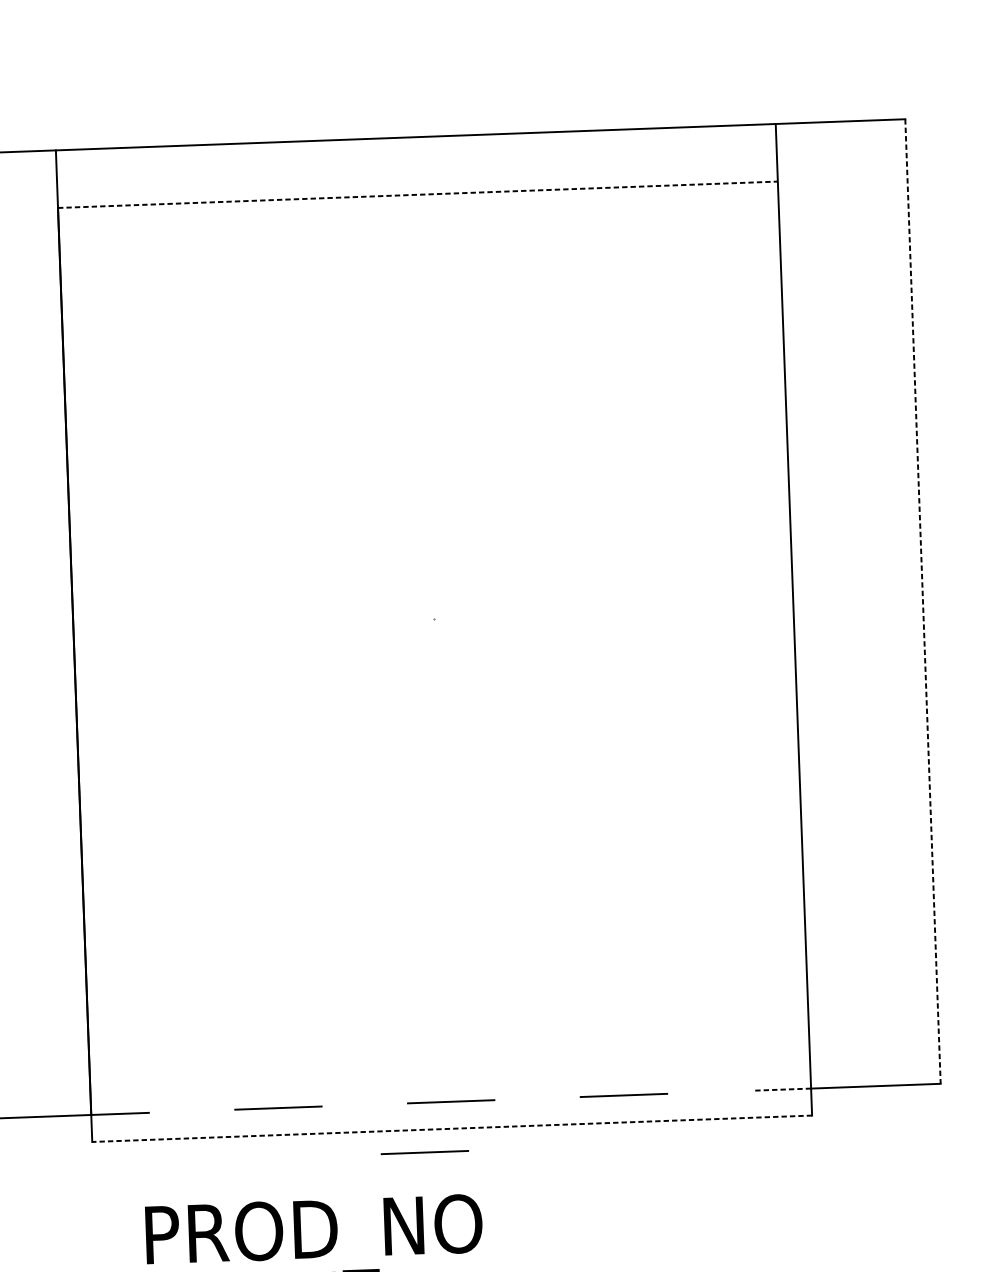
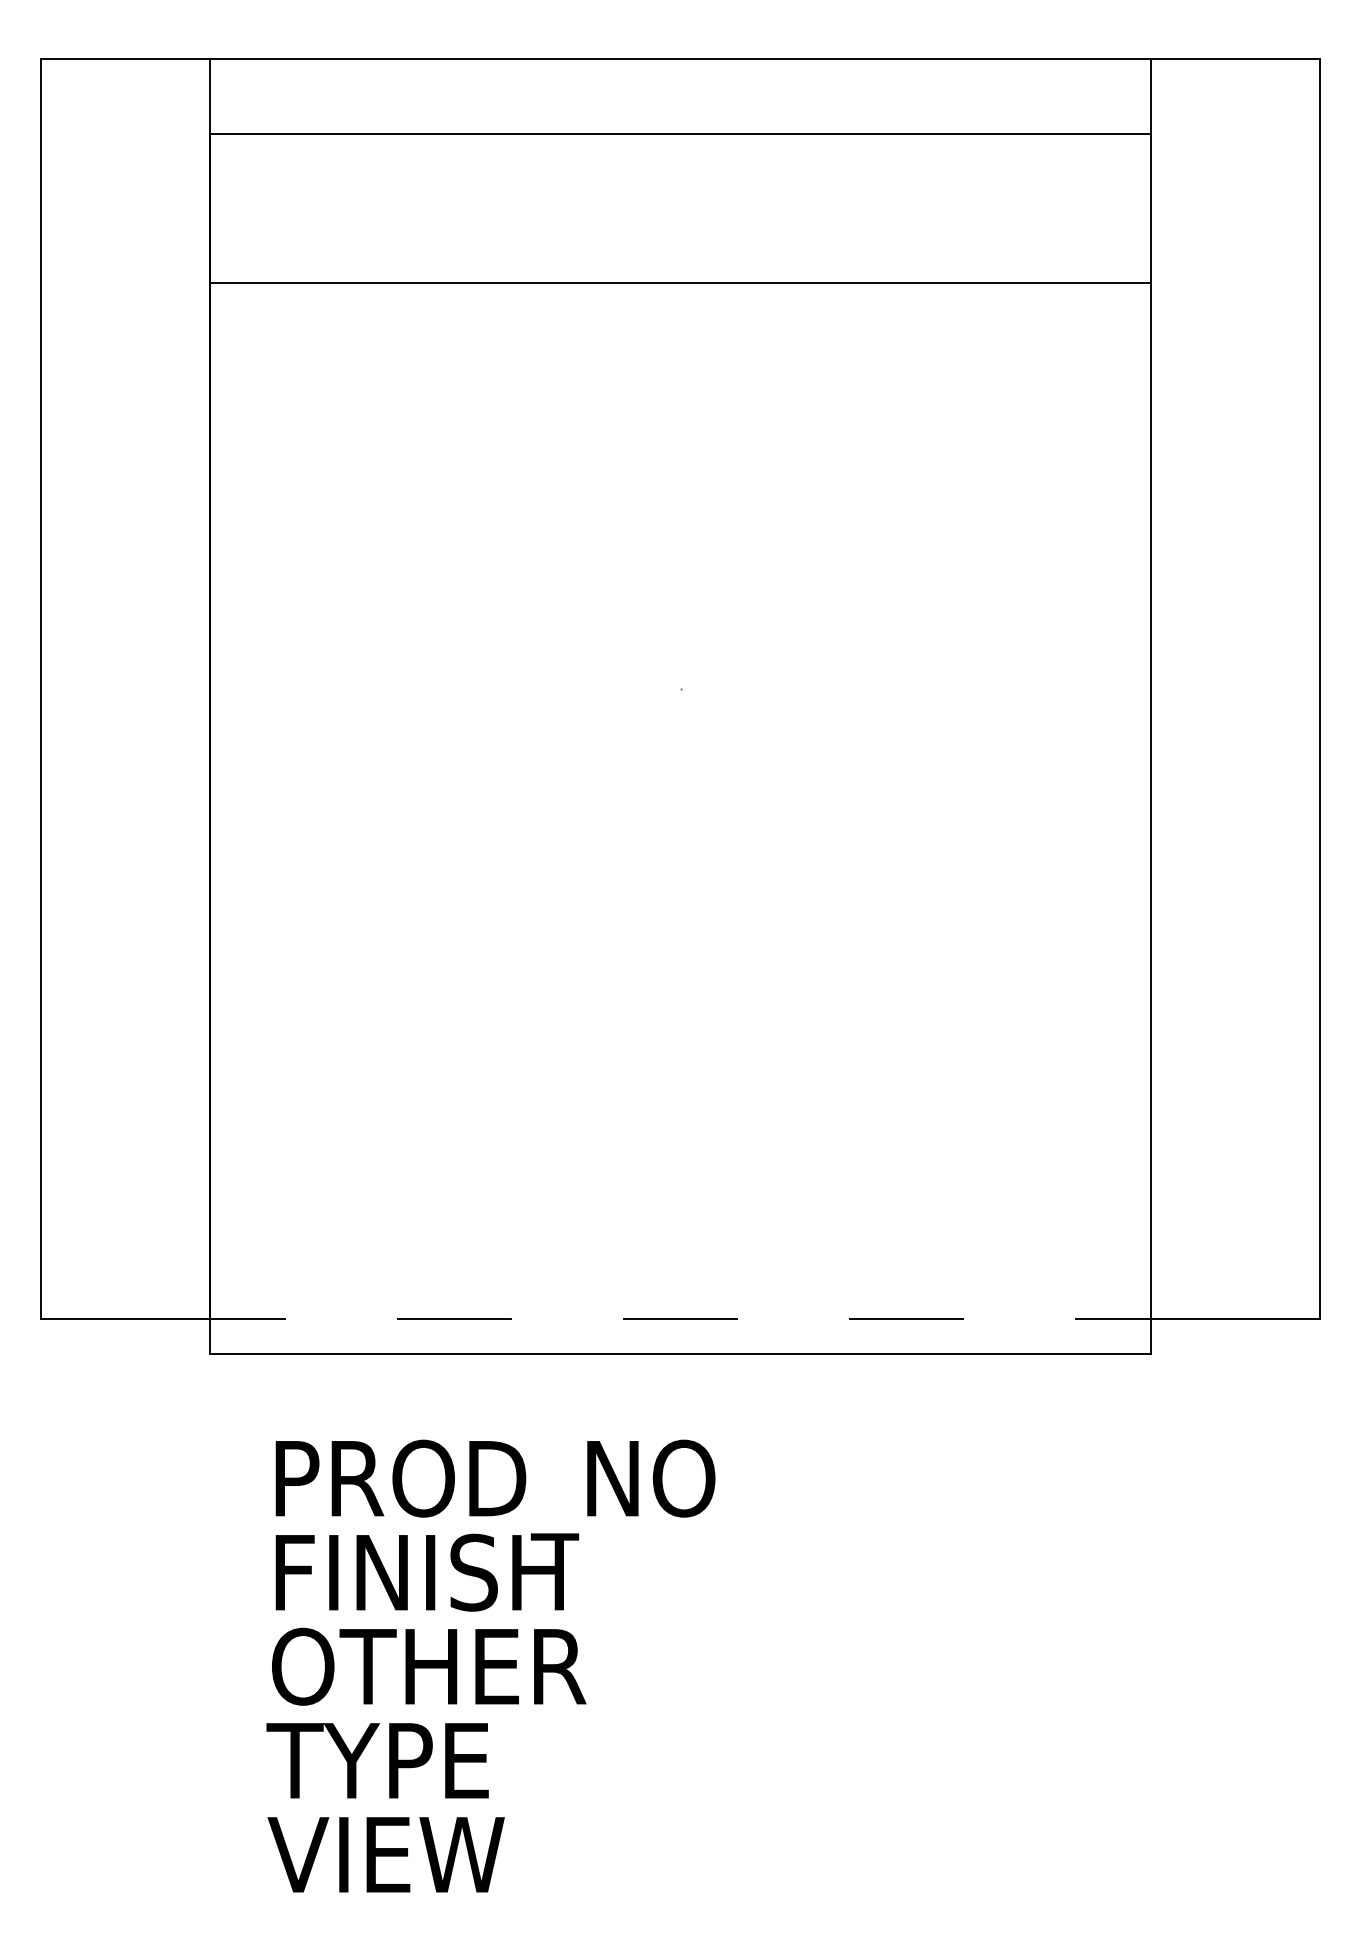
line: (417, 194) -> (680, 133), dashed -> solid
line: (421, 309) -> (679, 283), added
line: (923, 602) -> (1320, 689), dashed -> solid
line: (782, 1089) -> (1113, 1318), dashed -> solid
line: (452, 1129) -> (680, 1354), dashed -> solid
line: (424, 1152) -> (643, 1383), removed

